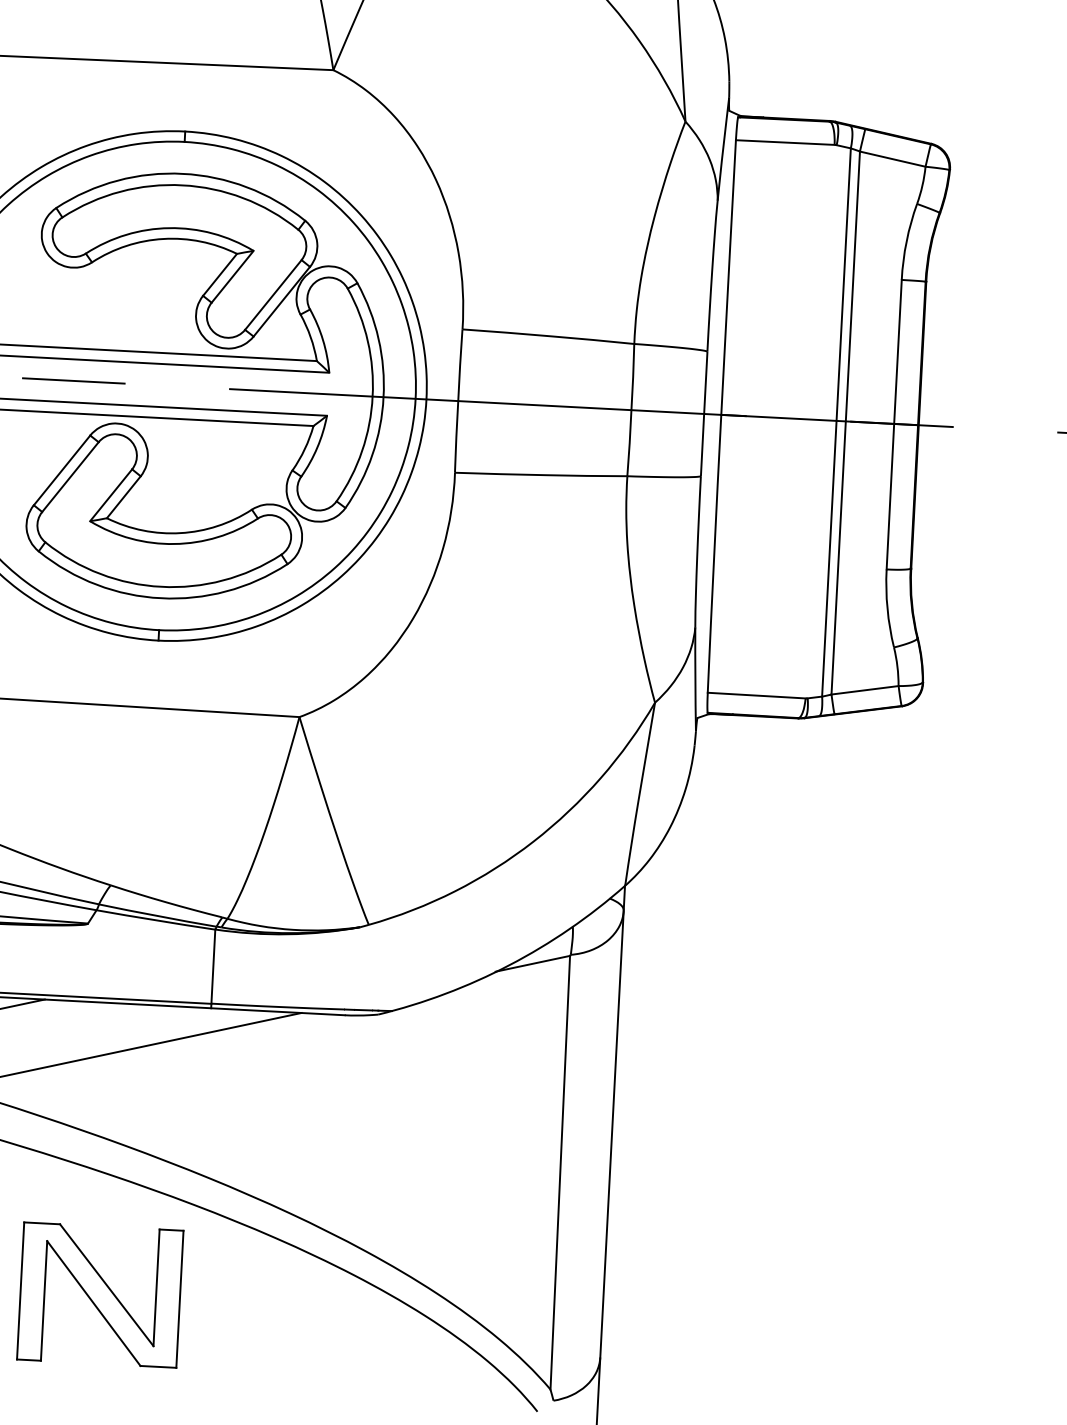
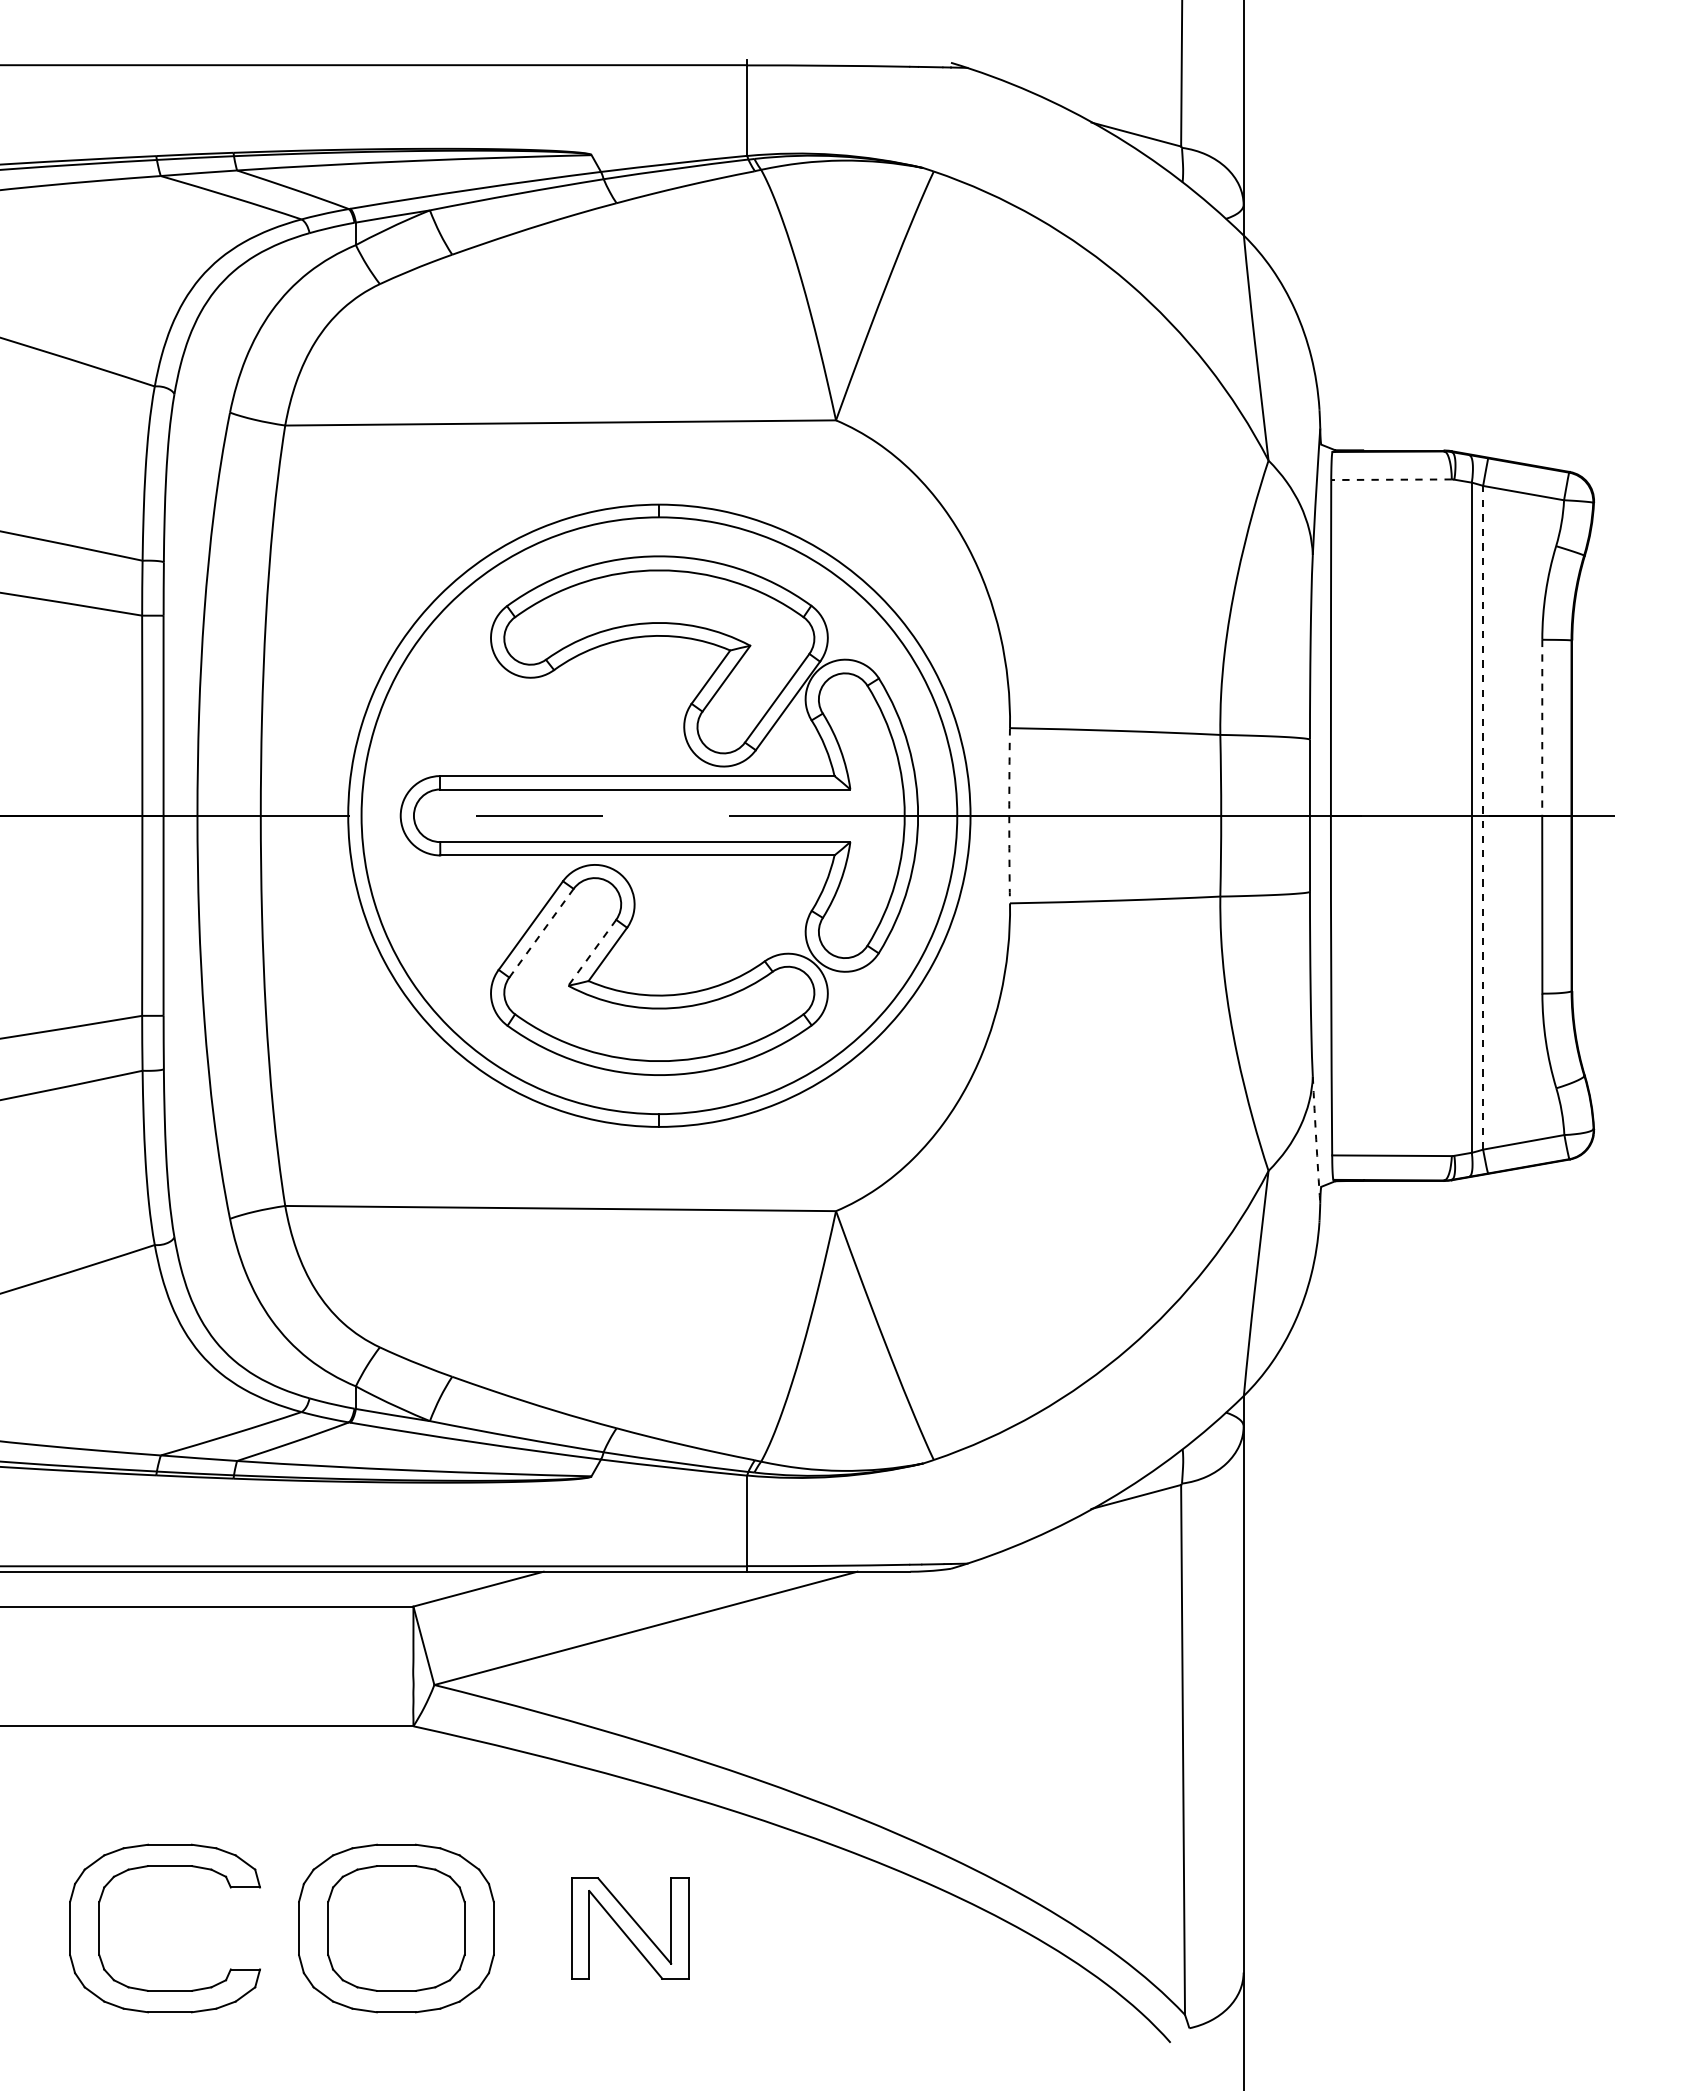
line: (785, 142) -> (1391, 479), solid -> dashed
line: (898, 352) -> (1542, 728), solid -> dashed
arc: (458, 400) -> (1009, 815), solid -> dashed
line: (846, 422) -> (1483, 817), solid -> dashed
line: (70, 477) -> (541, 933), solid -> dashed
line: (111, 495) -> (592, 952), solid -> dashed
arc: (695, 679) -> (1316, 1139), solid -> dashed
part: (100, 1295) -> (630, 1928), size x0.6

